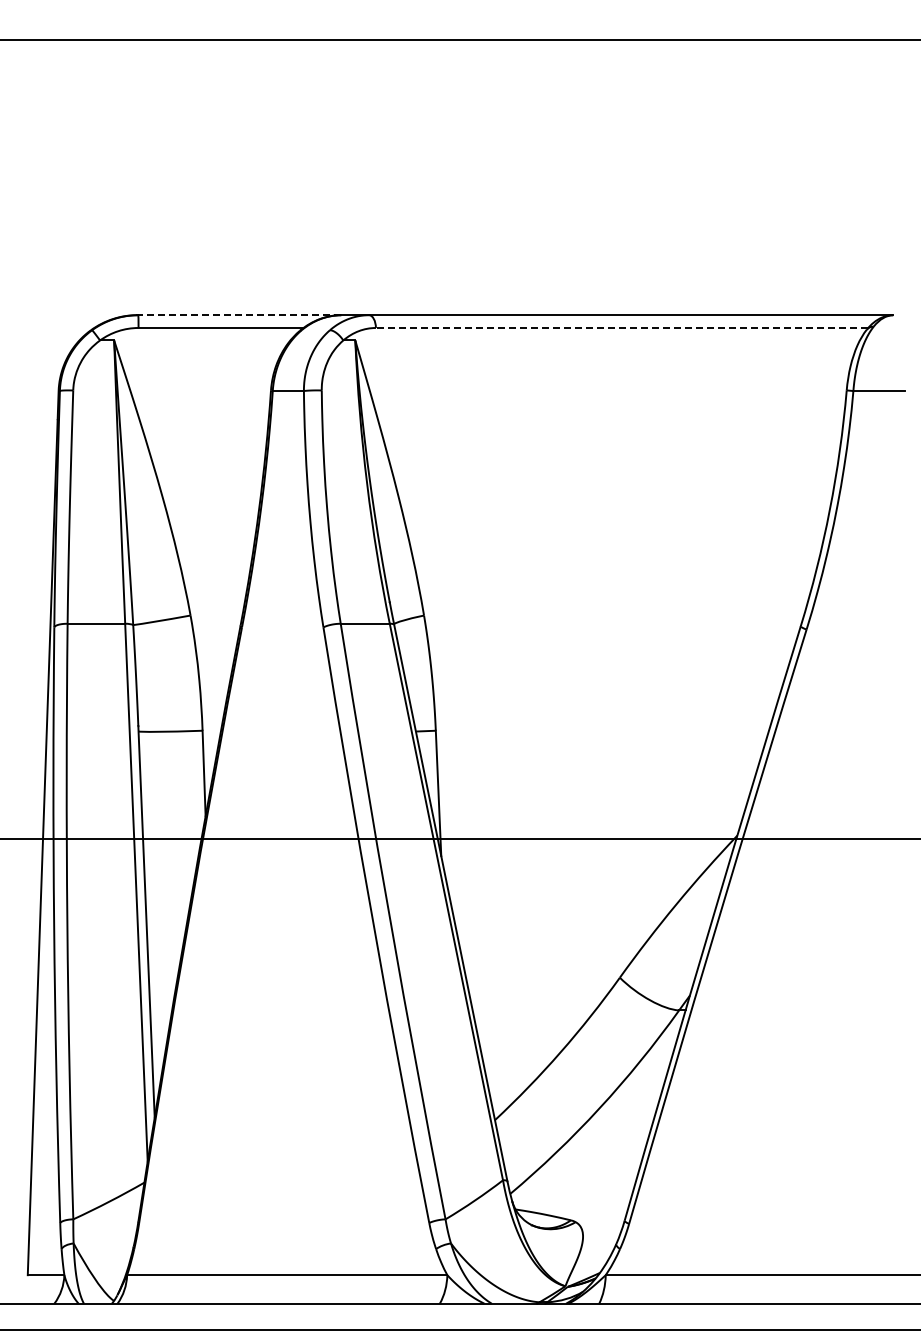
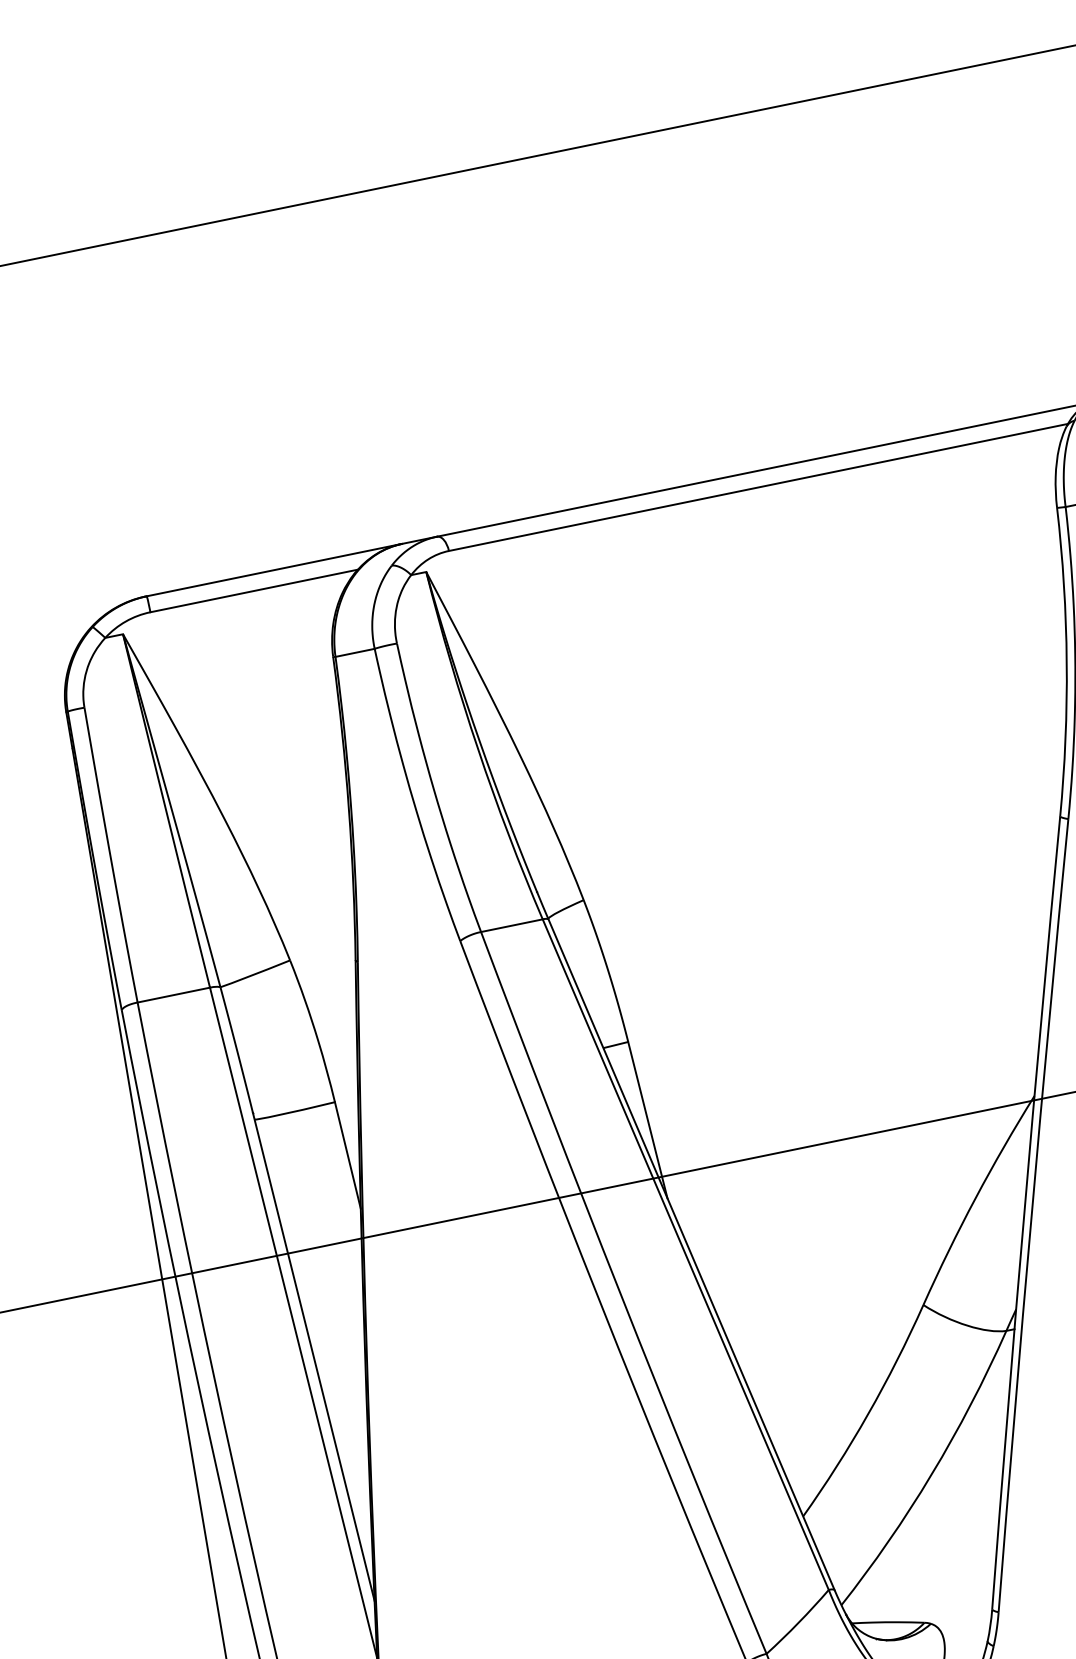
line: (239, 315) -> (274, 570), dashed -> solid
line: (621, 327) -> (757, 486), dashed -> solid

